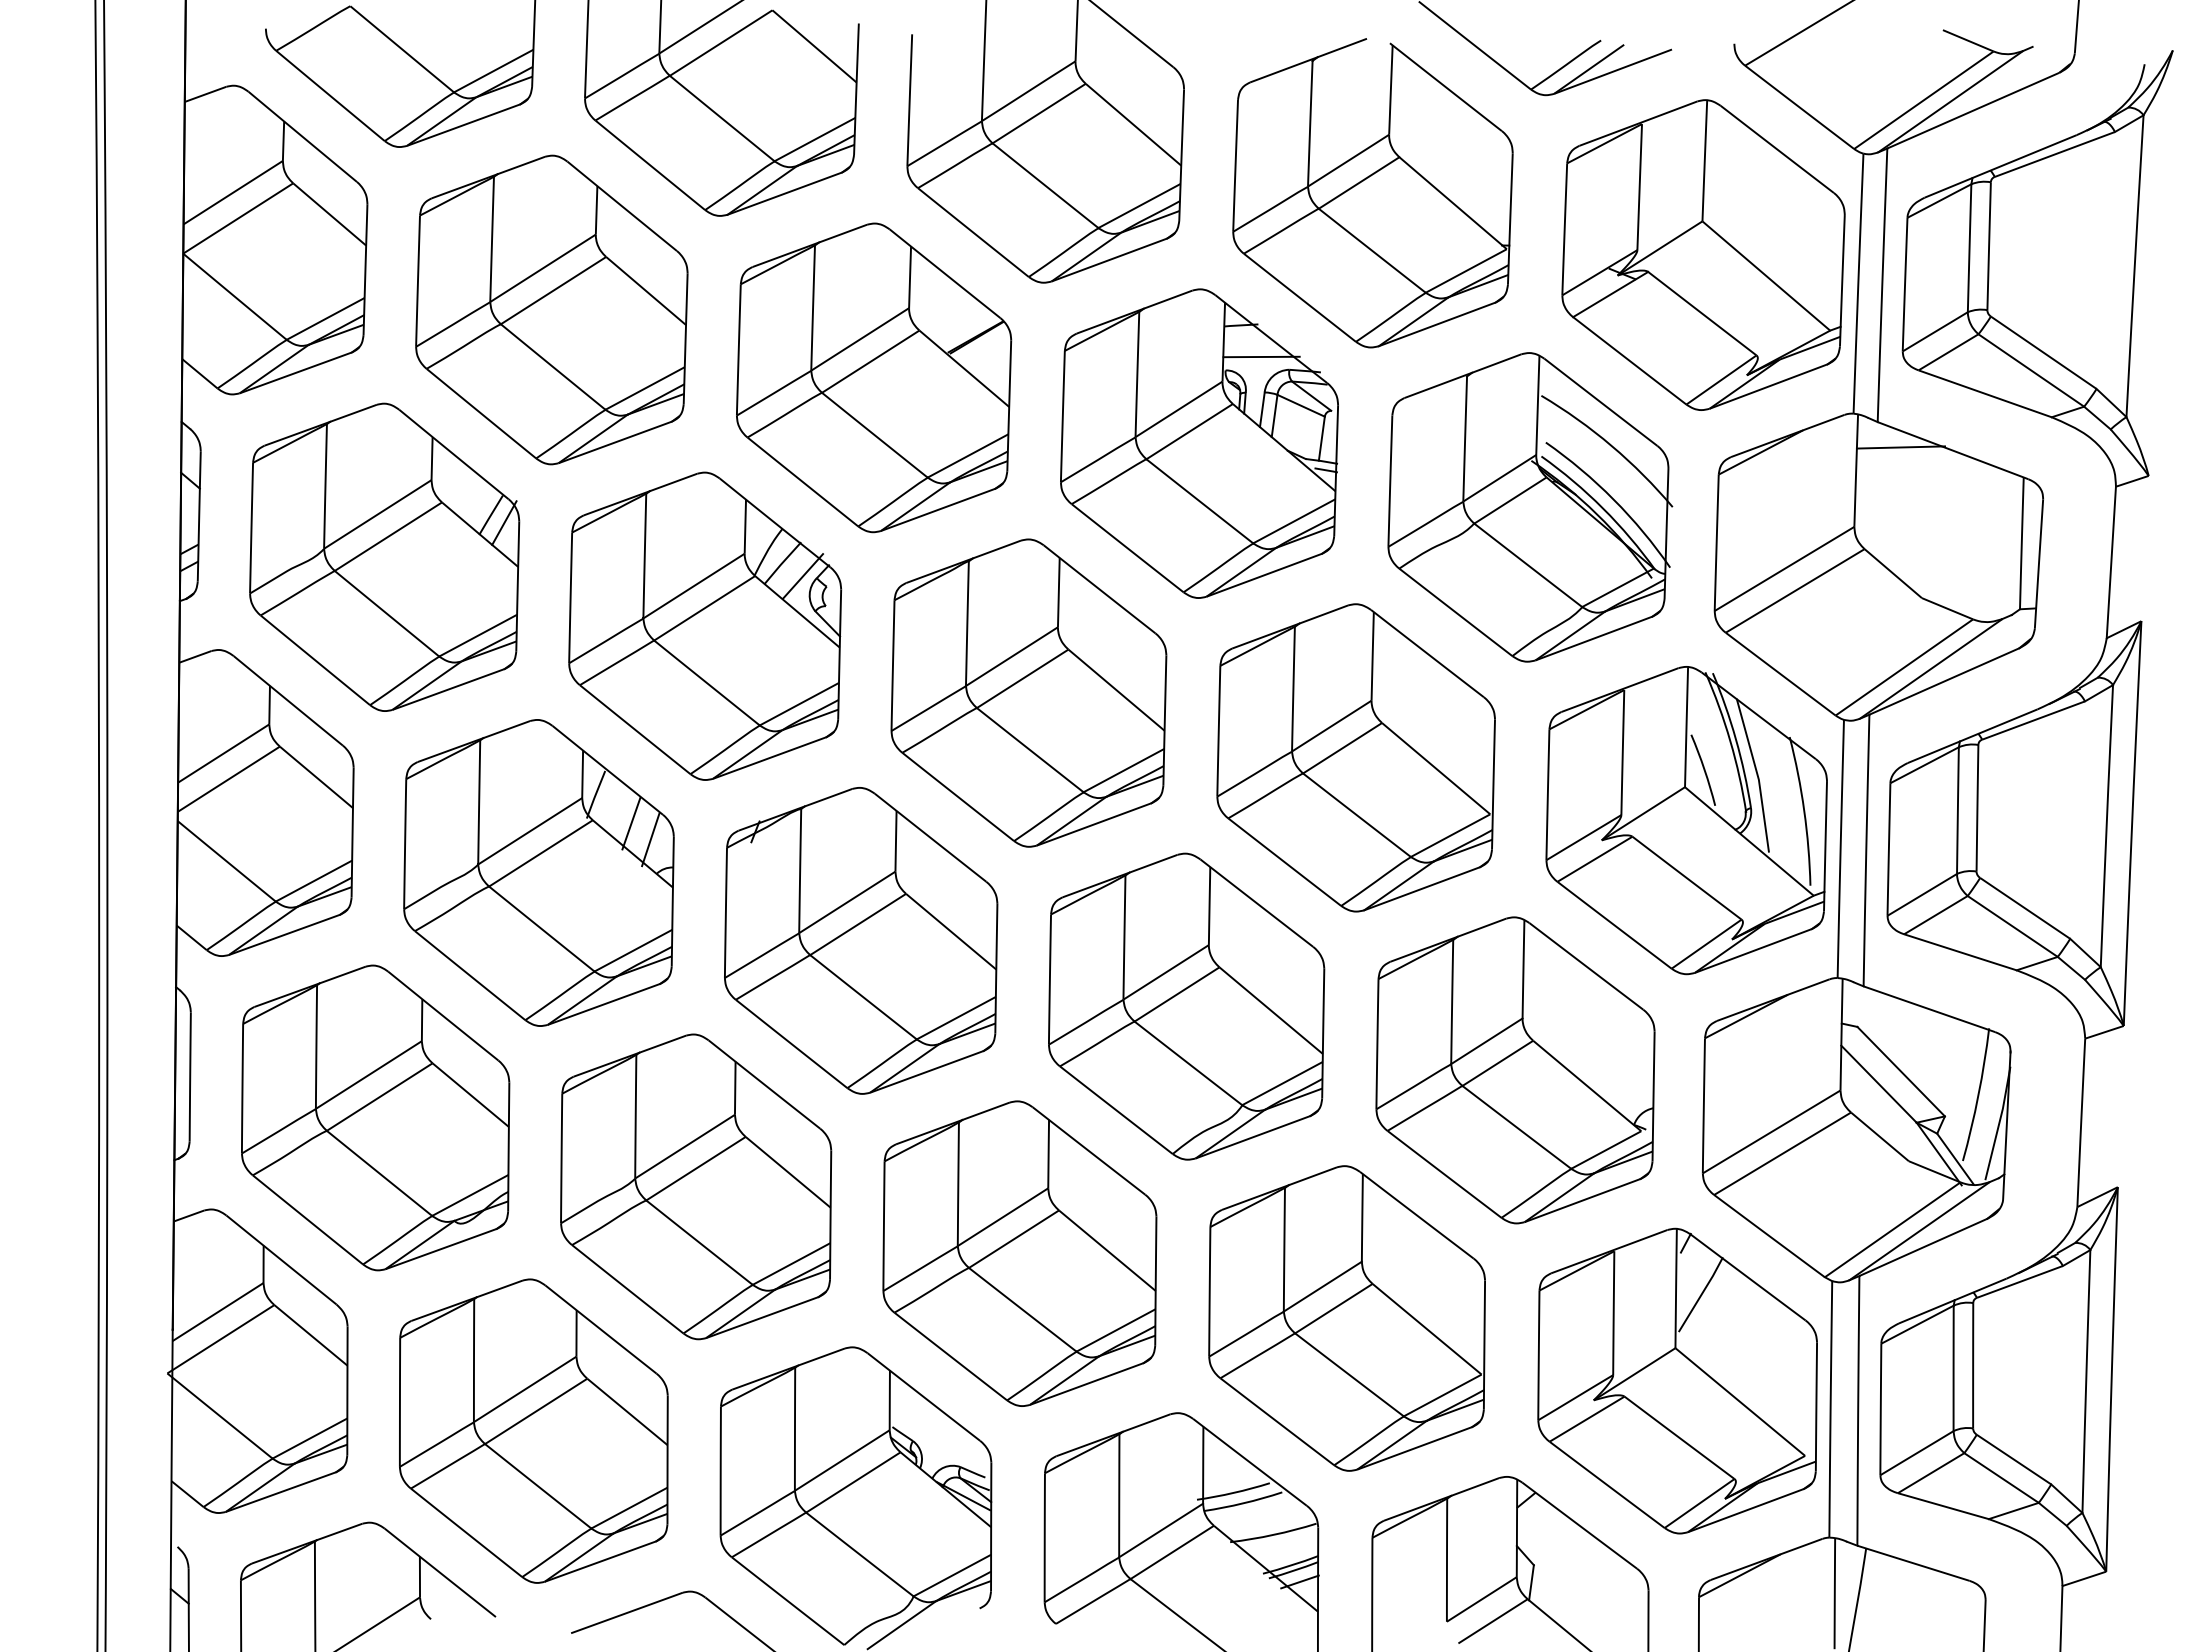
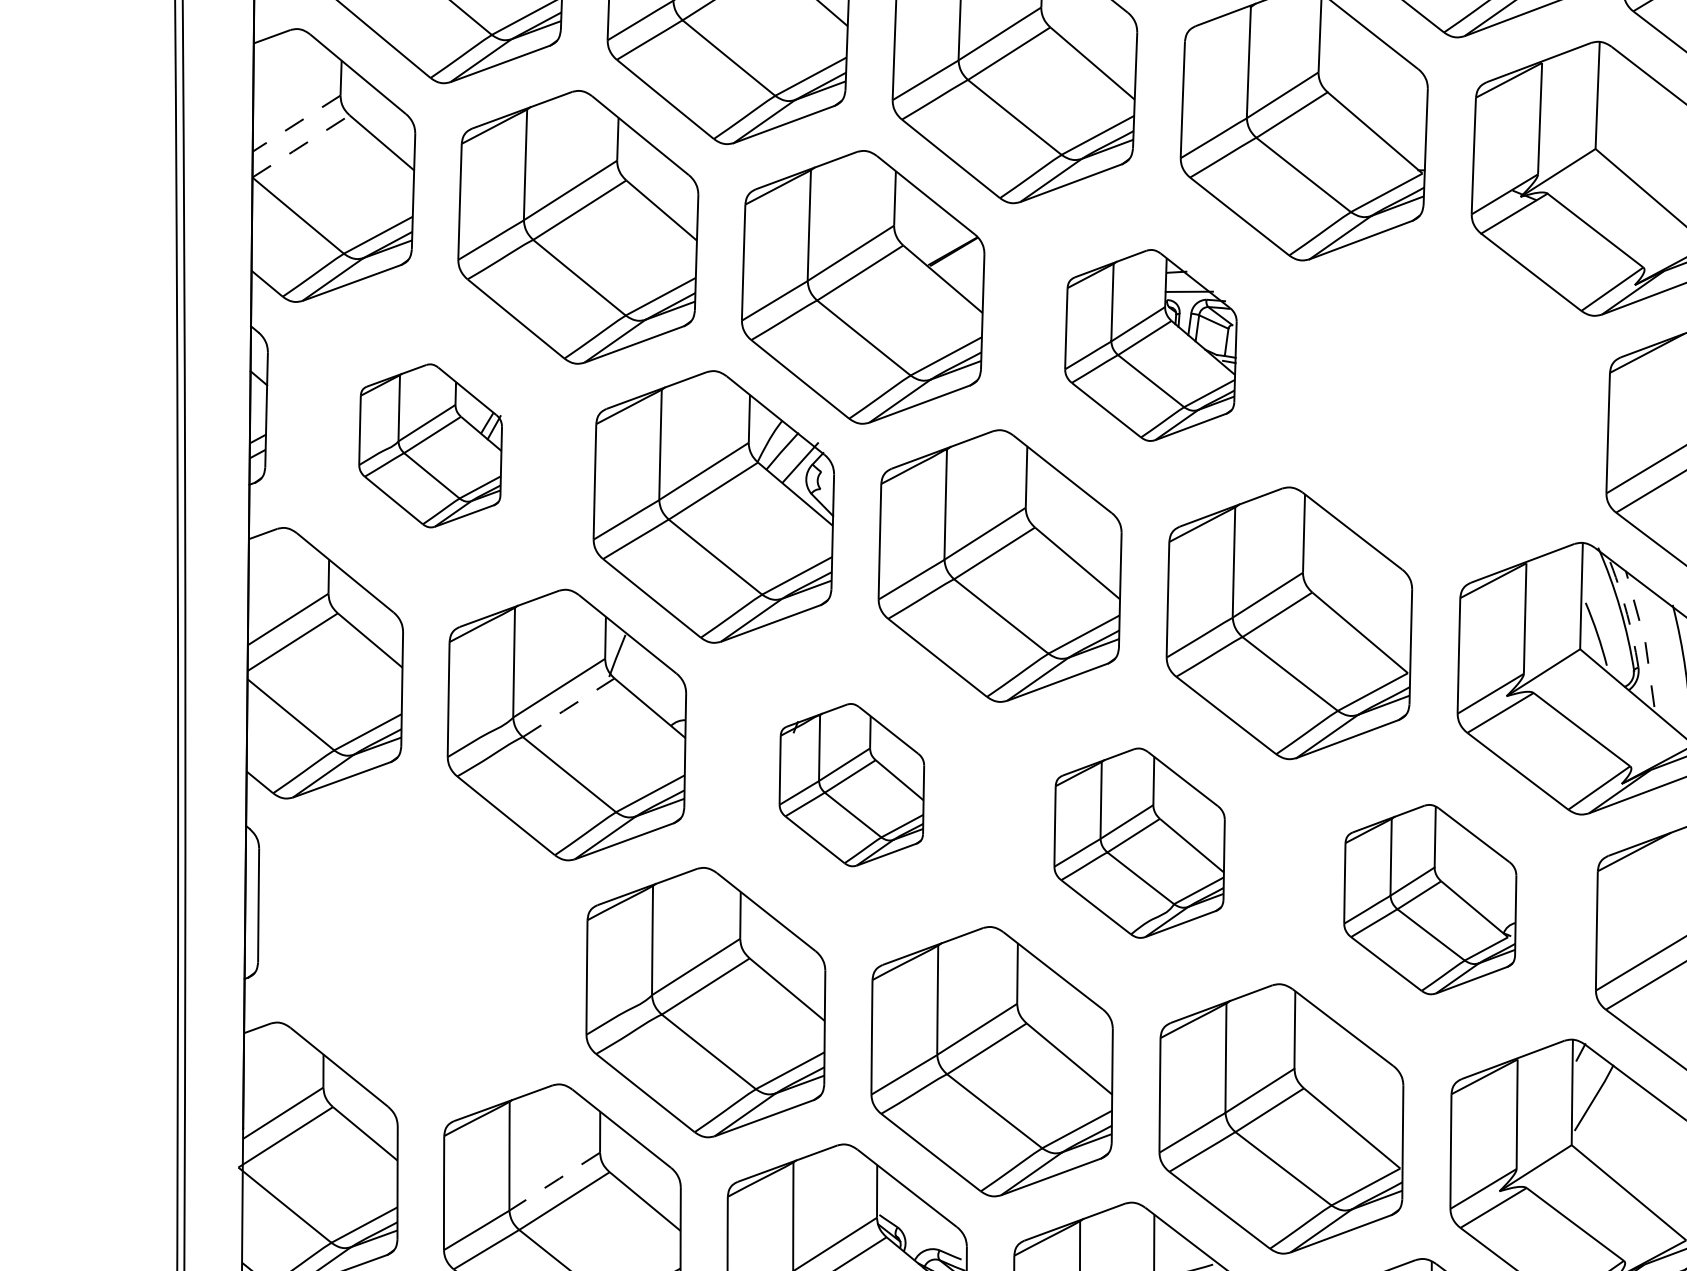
line: (233, 192) -> (296, 123), solid -> dashed
line: (237, 218) -> (300, 146), solid -> dashed
part: (1199, 443) -> (1150, 345), size x0.7
part: (1530, 507) -> (1443, 401), removed
part: (384, 556) -> (430, 445), size x0.6
arc: (1735, 739) -> (1624, 607), solid -> dashed
line: (1757, 775) -> (1644, 638), solid -> dashed
line: (631, 823) -> (648, 681), removed
line: (650, 839) -> (665, 695), removed
line: (540, 853) -> (568, 707), solid -> dashed
part: (861, 940) -> (852, 784), size x0.6
part: (1186, 1006) -> (1139, 843), size x0.7
part: (1515, 1070) -> (1430, 899), size x0.7
part: (375, 1117) -> (422, 941), removed
line: (525, 1389) -> (555, 1181), solid -> dashed

